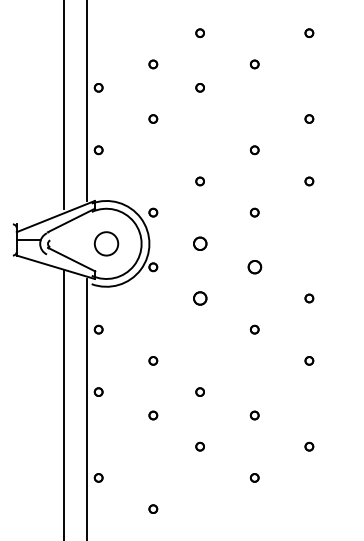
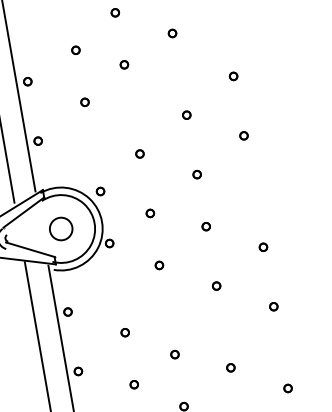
part: (199, 243) -> (149, 213), size x0.62
part: (254, 267) -> (206, 226), size x0.62
part: (199, 298) -> (158, 265), size x0.62

